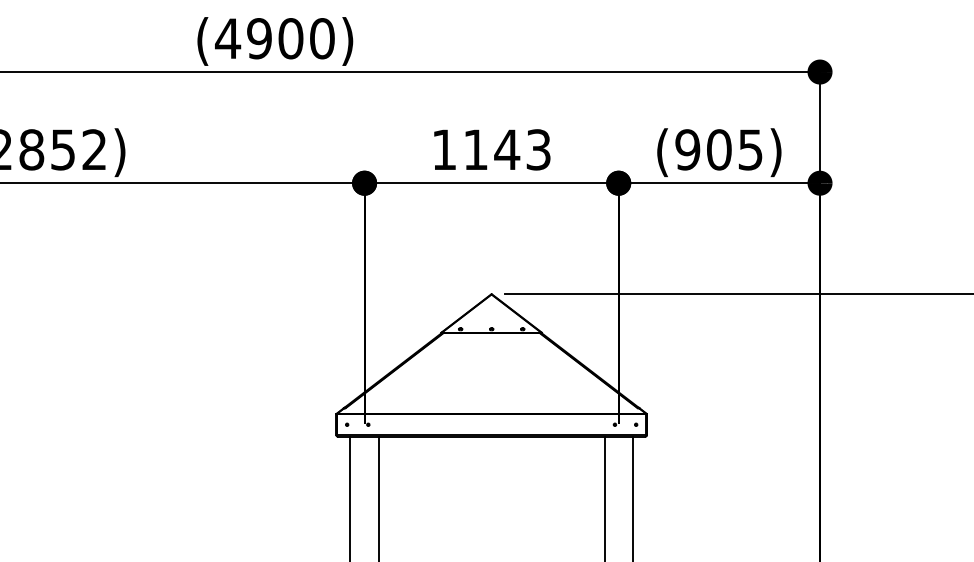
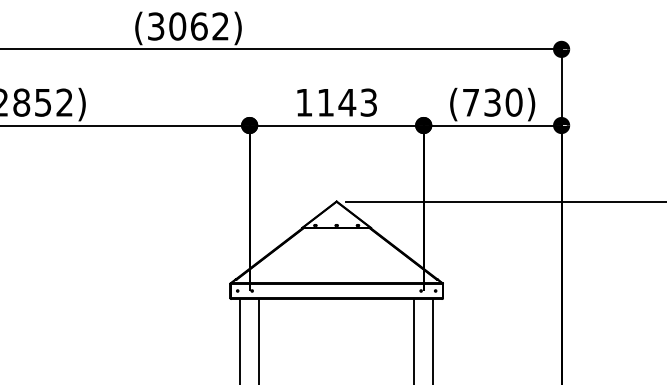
text: (275, 38) -> (188, 26), (4900) -> (3062)
text: (719, 149) -> (492, 102), (905) -> (730)

